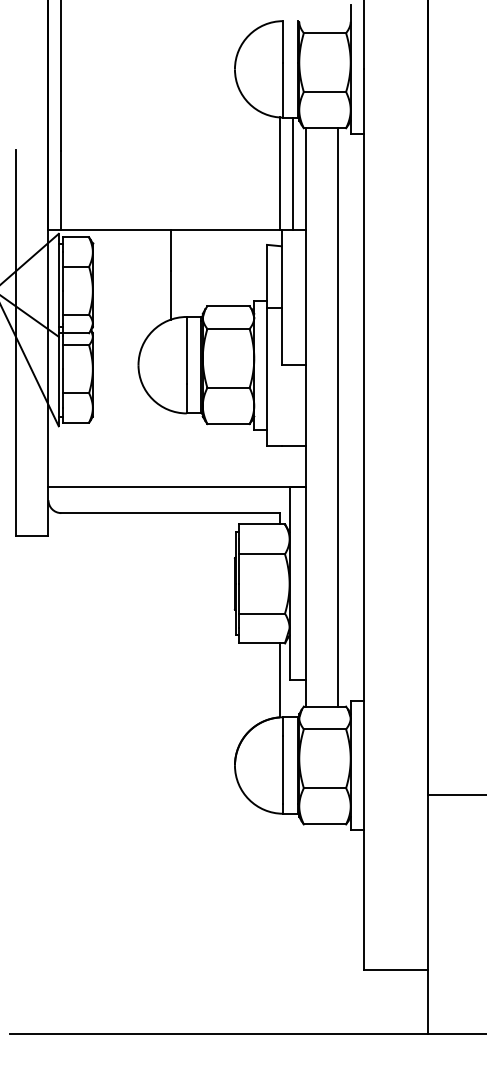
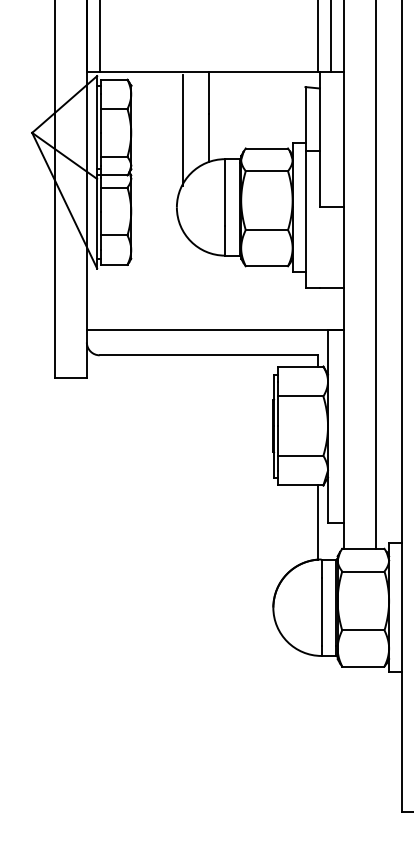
line: (144, 287) -> (182, 129), added

